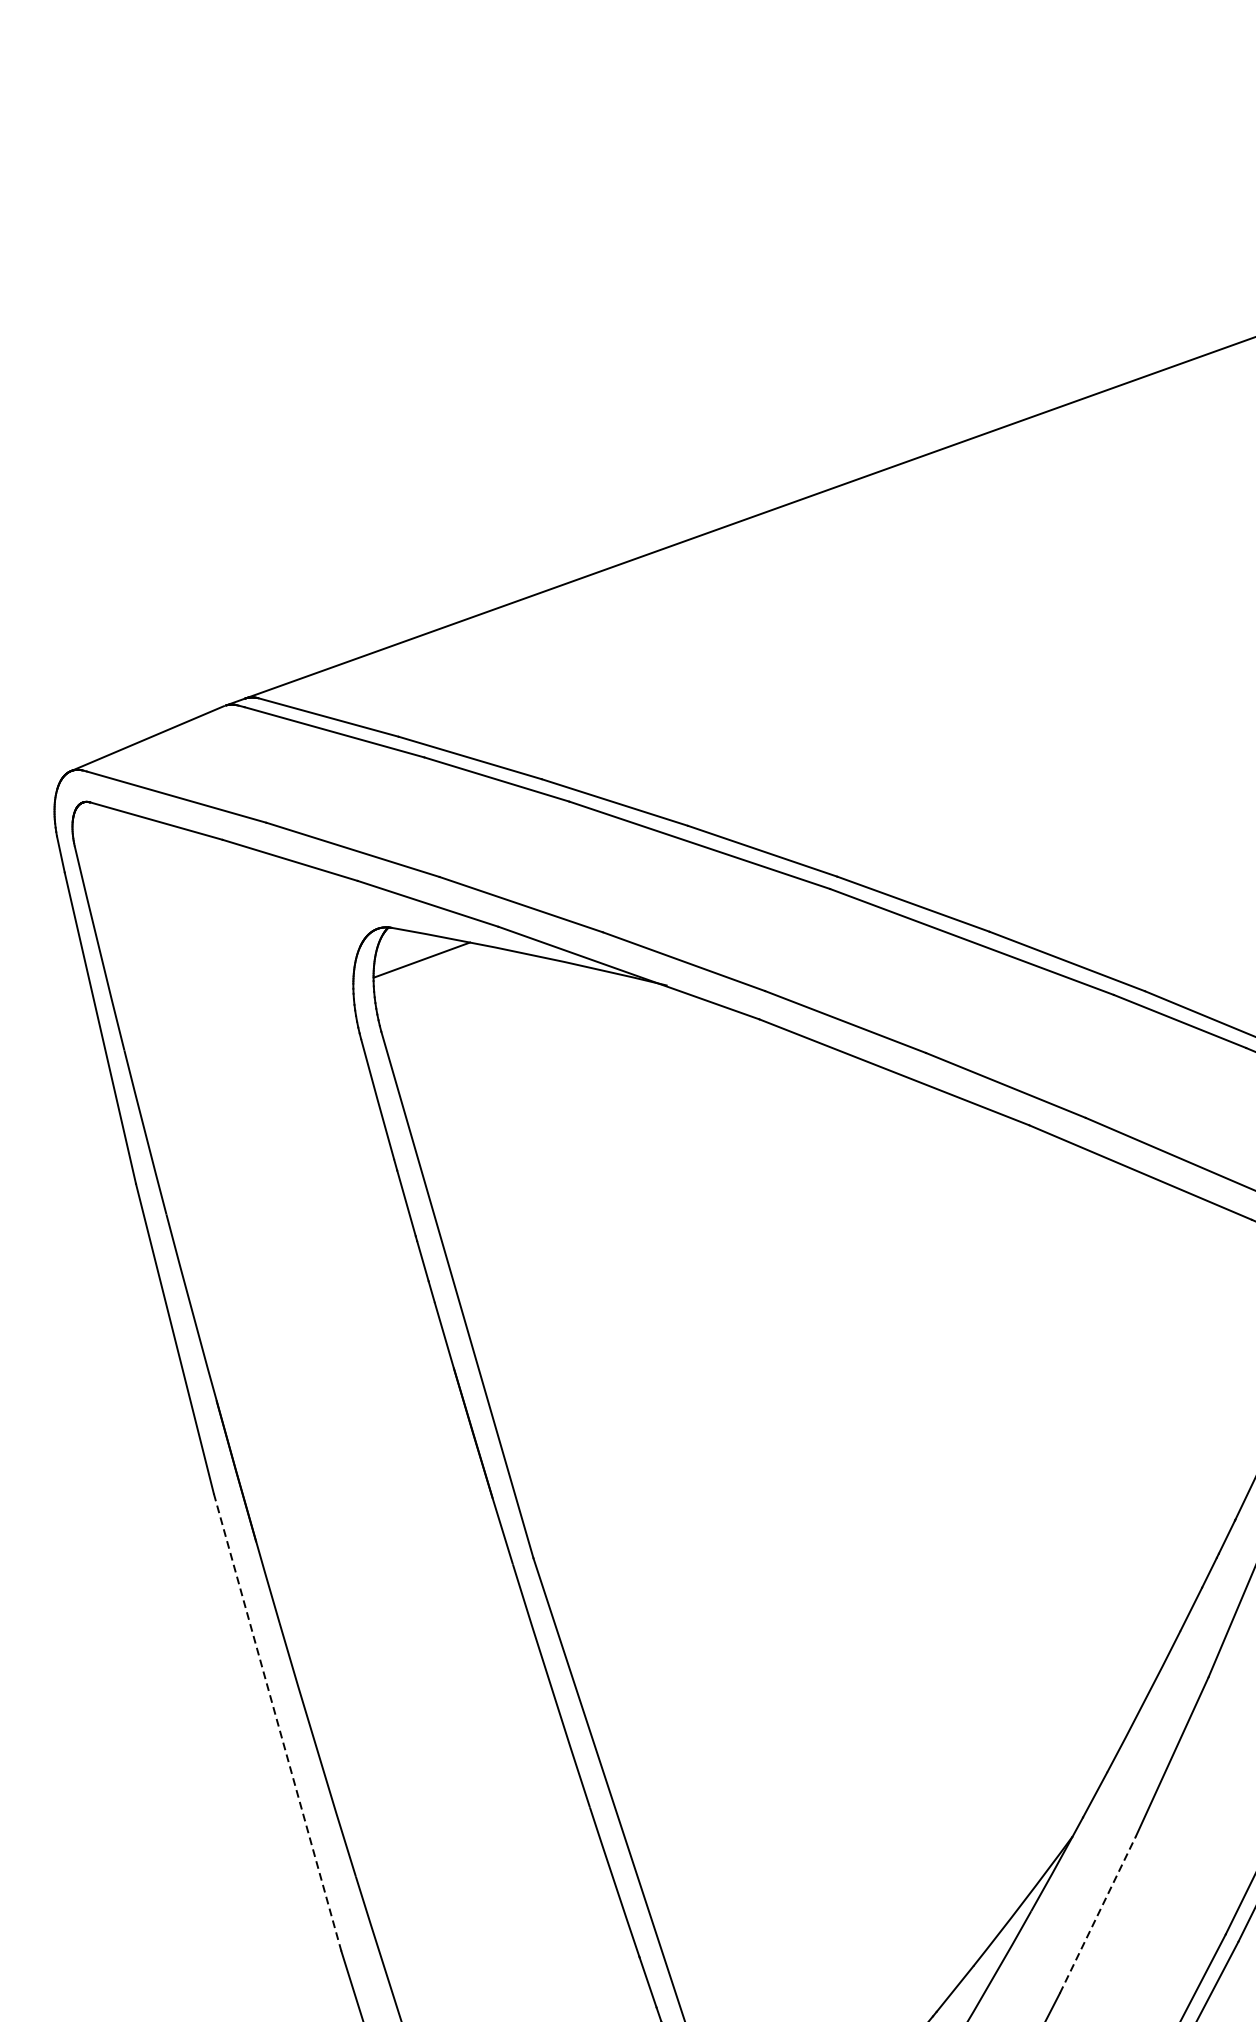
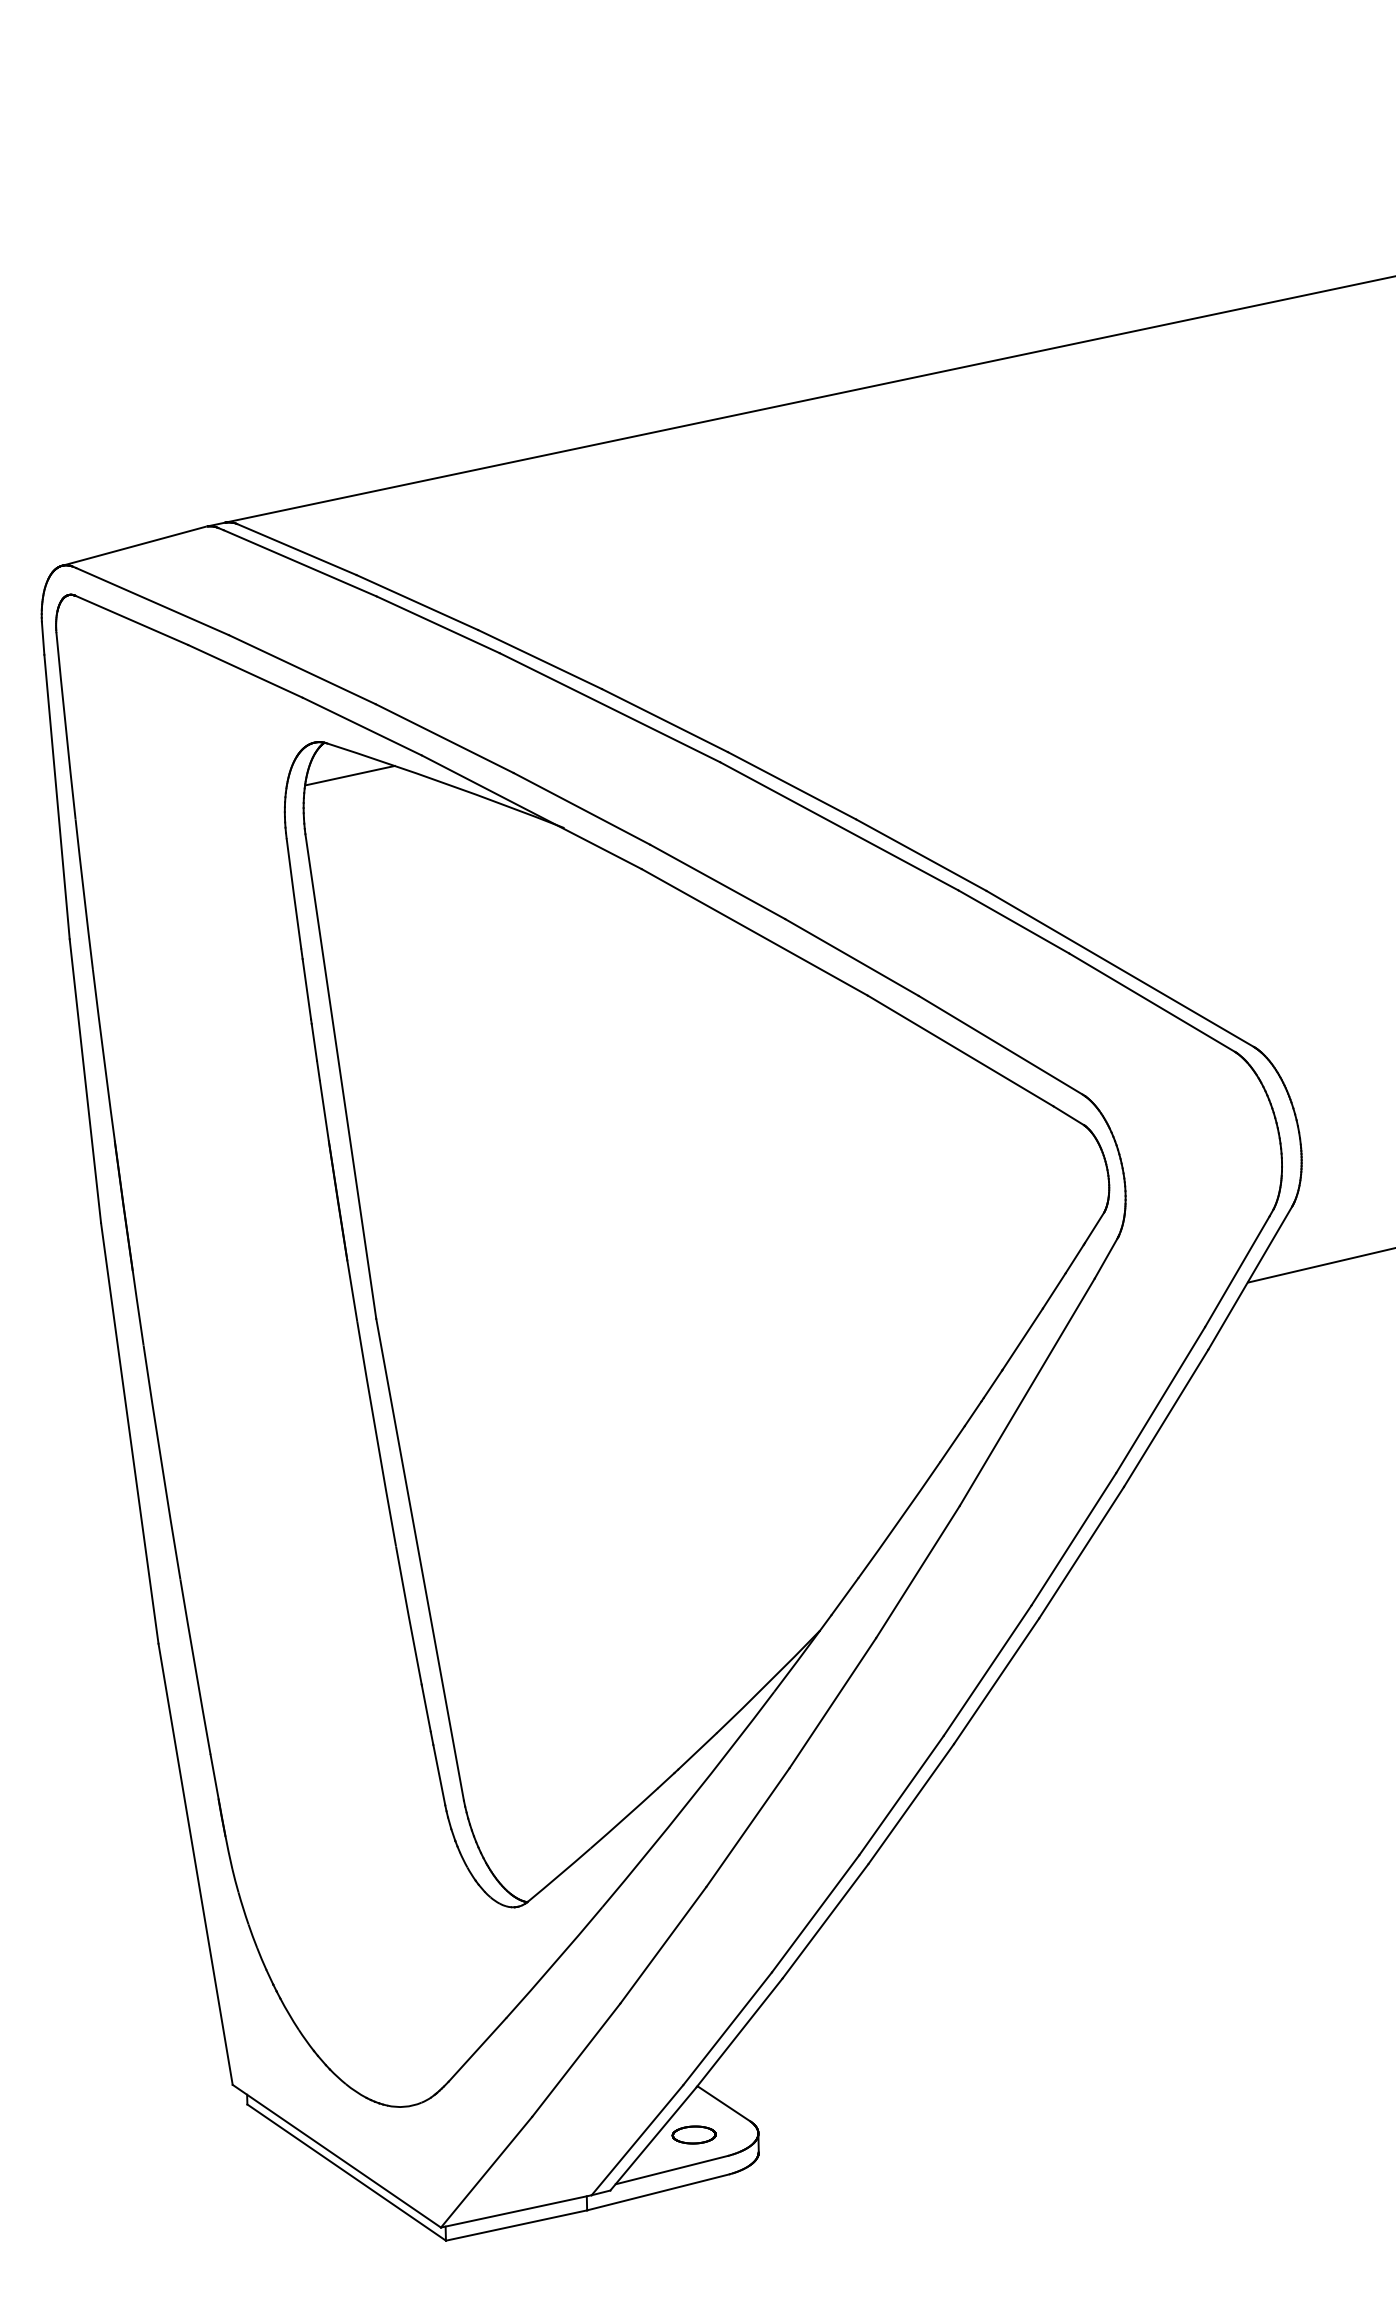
line: (277, 1722) -> (129, 1433), dashed -> solid
line: (1098, 1914) -> (833, 1702), dashed -> solid

